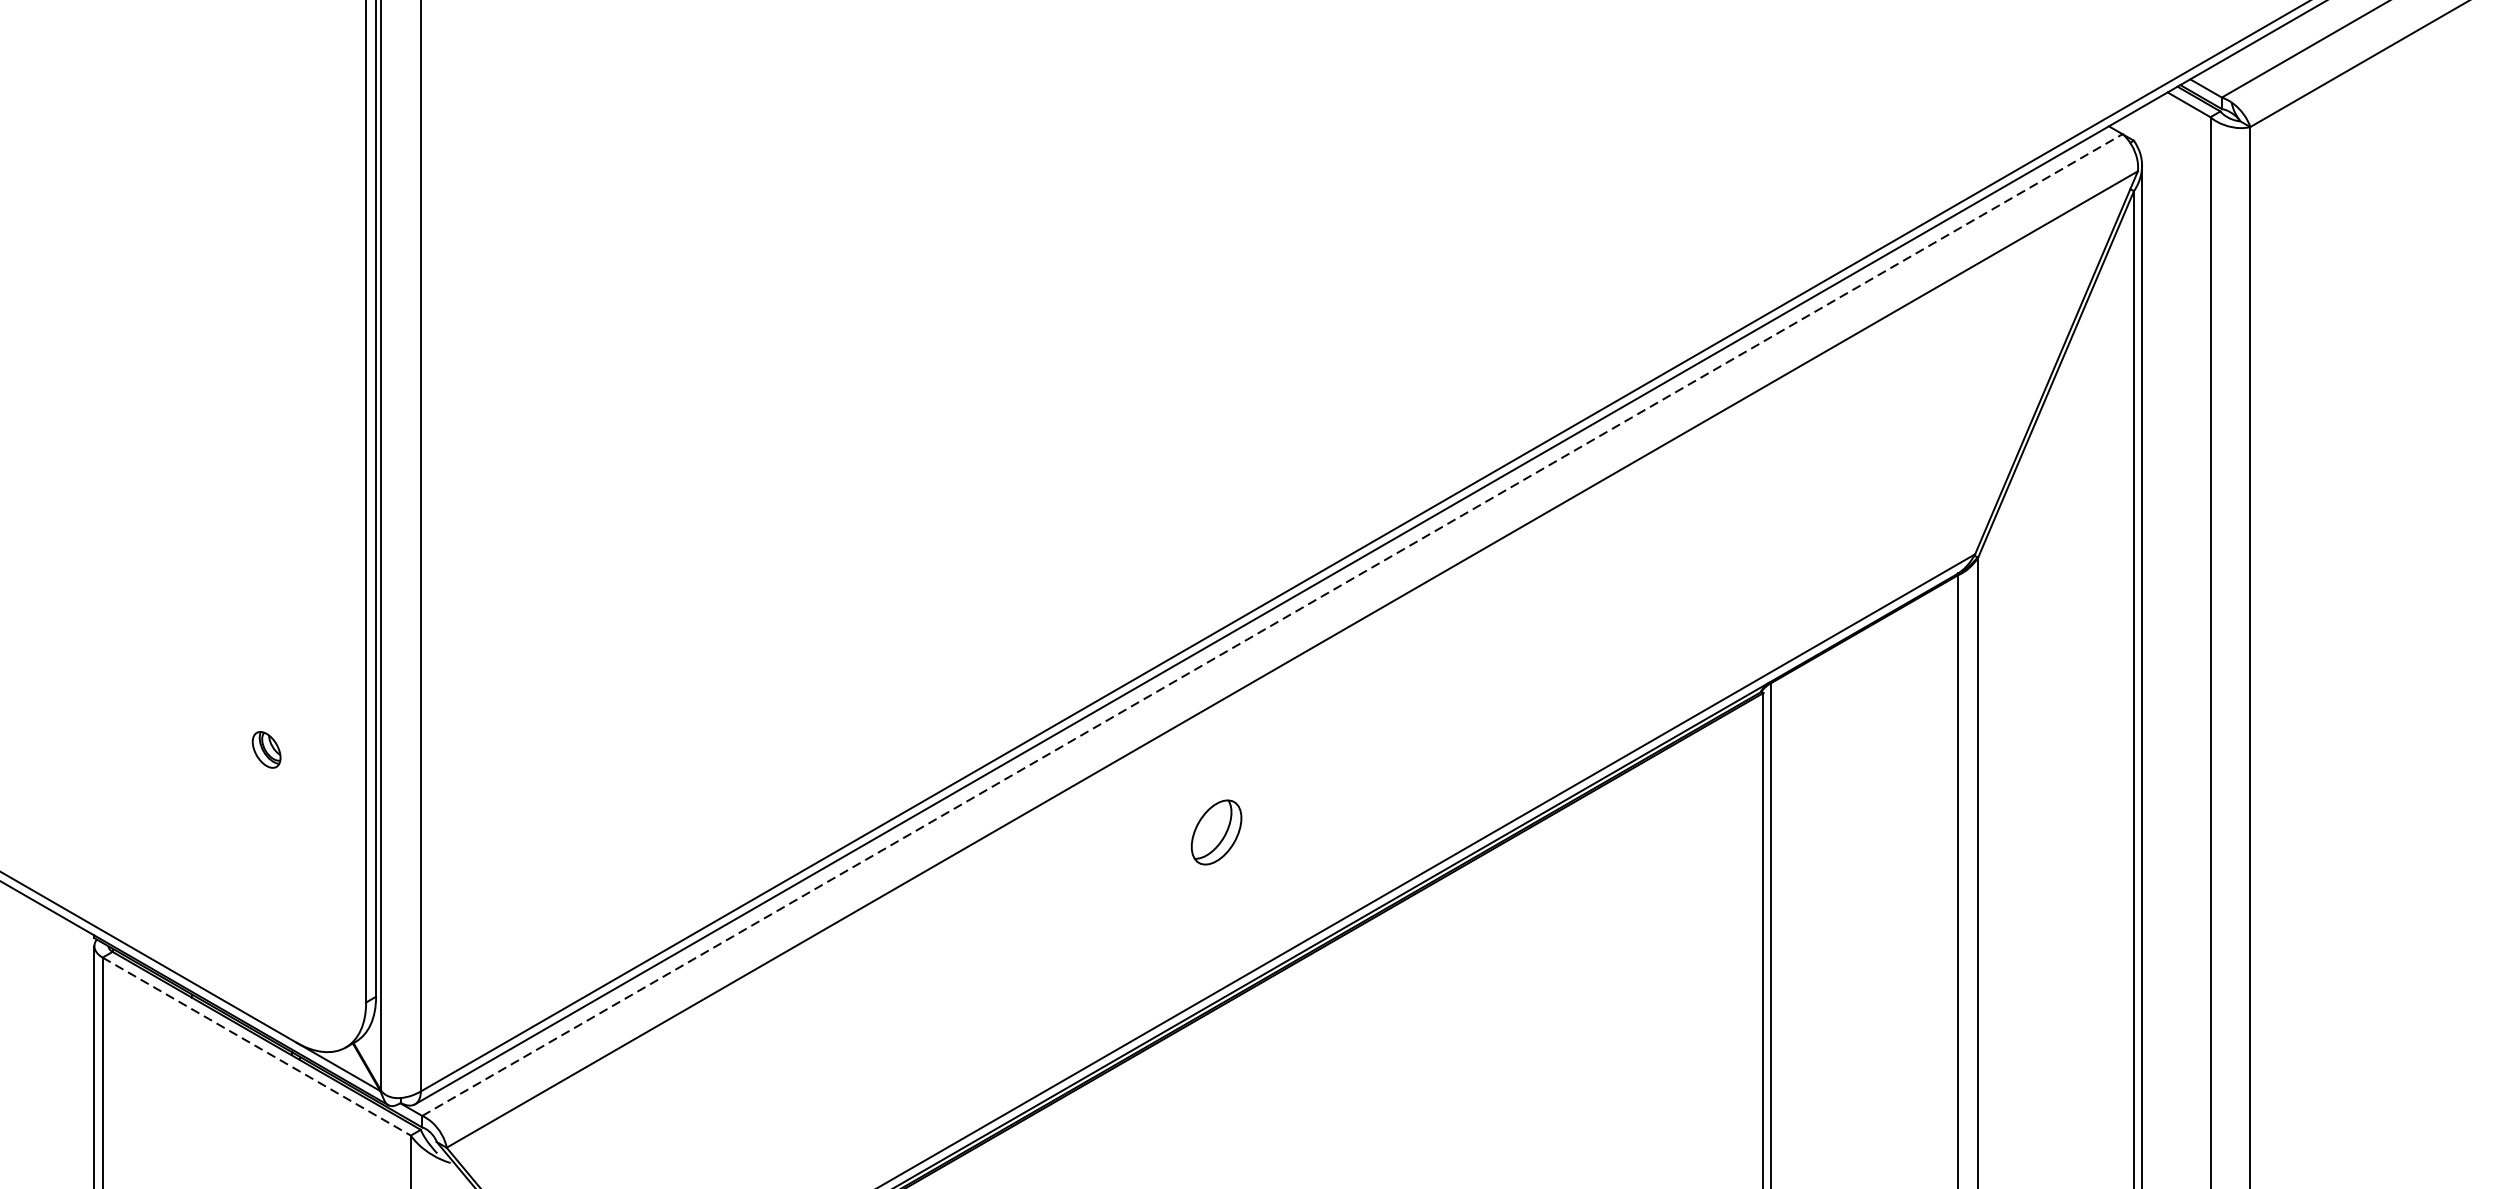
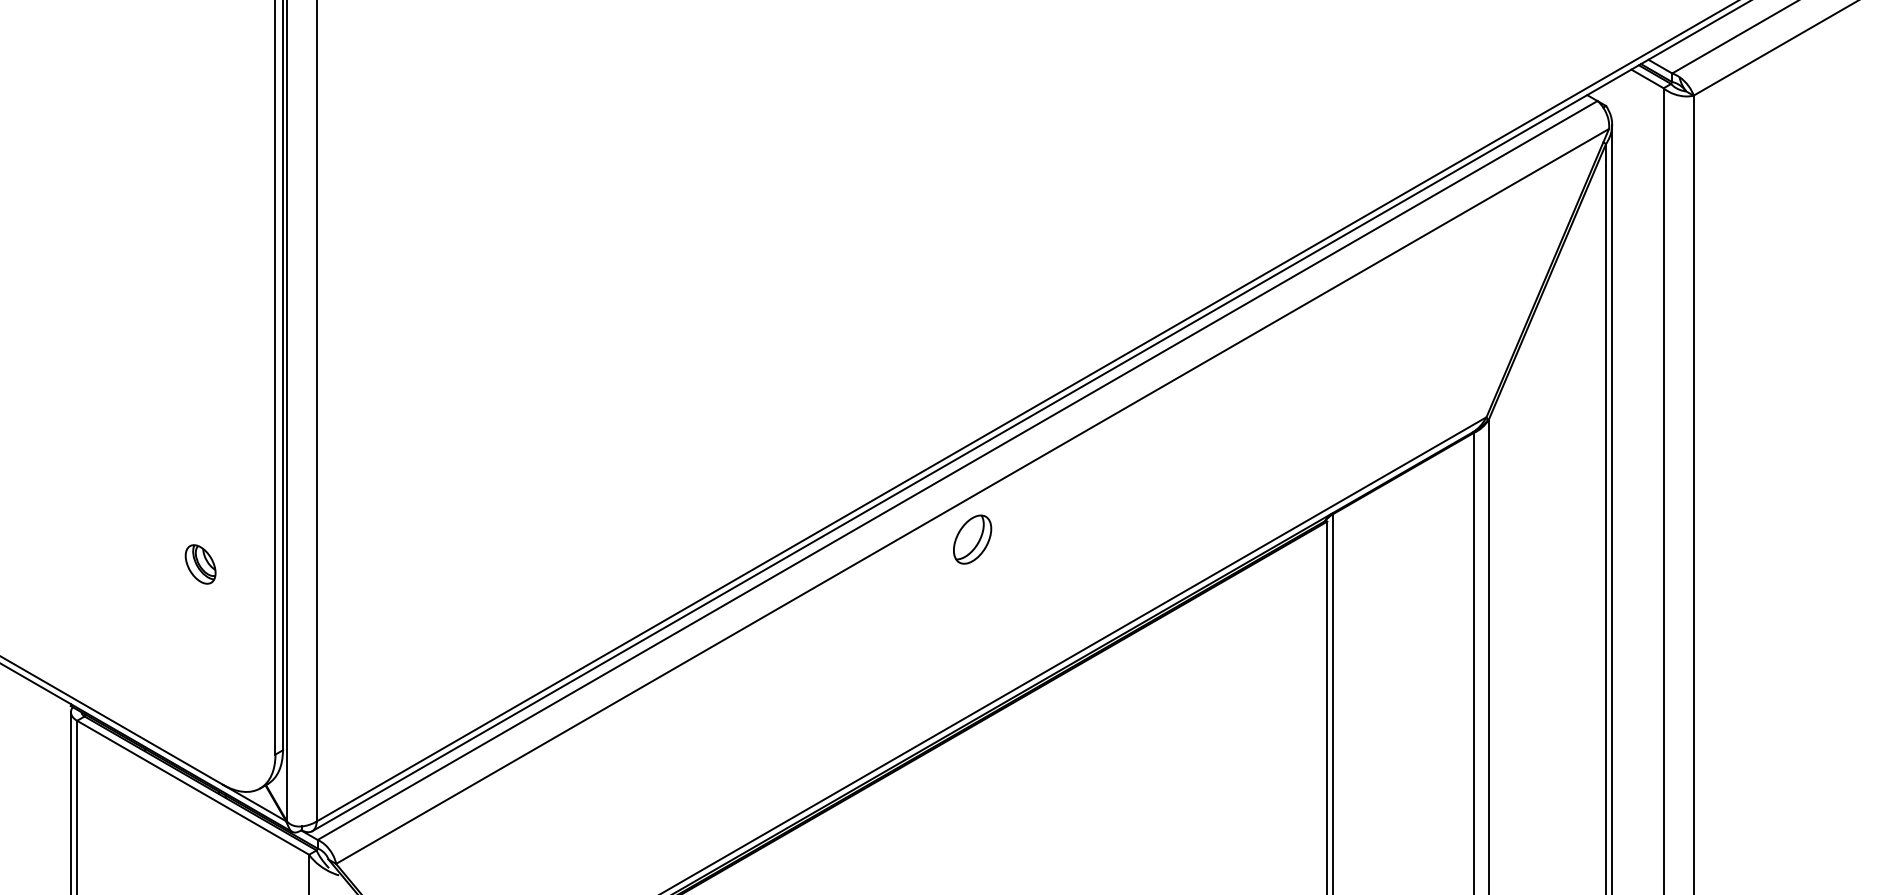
line: (1272, 625) -> (957, 470), dashed -> solid
part: (266, 749) -> (200, 564), size x1.43
part: (1216, 832) -> (972, 539), moved
line: (257, 1046) -> (193, 787), dashed -> solid

